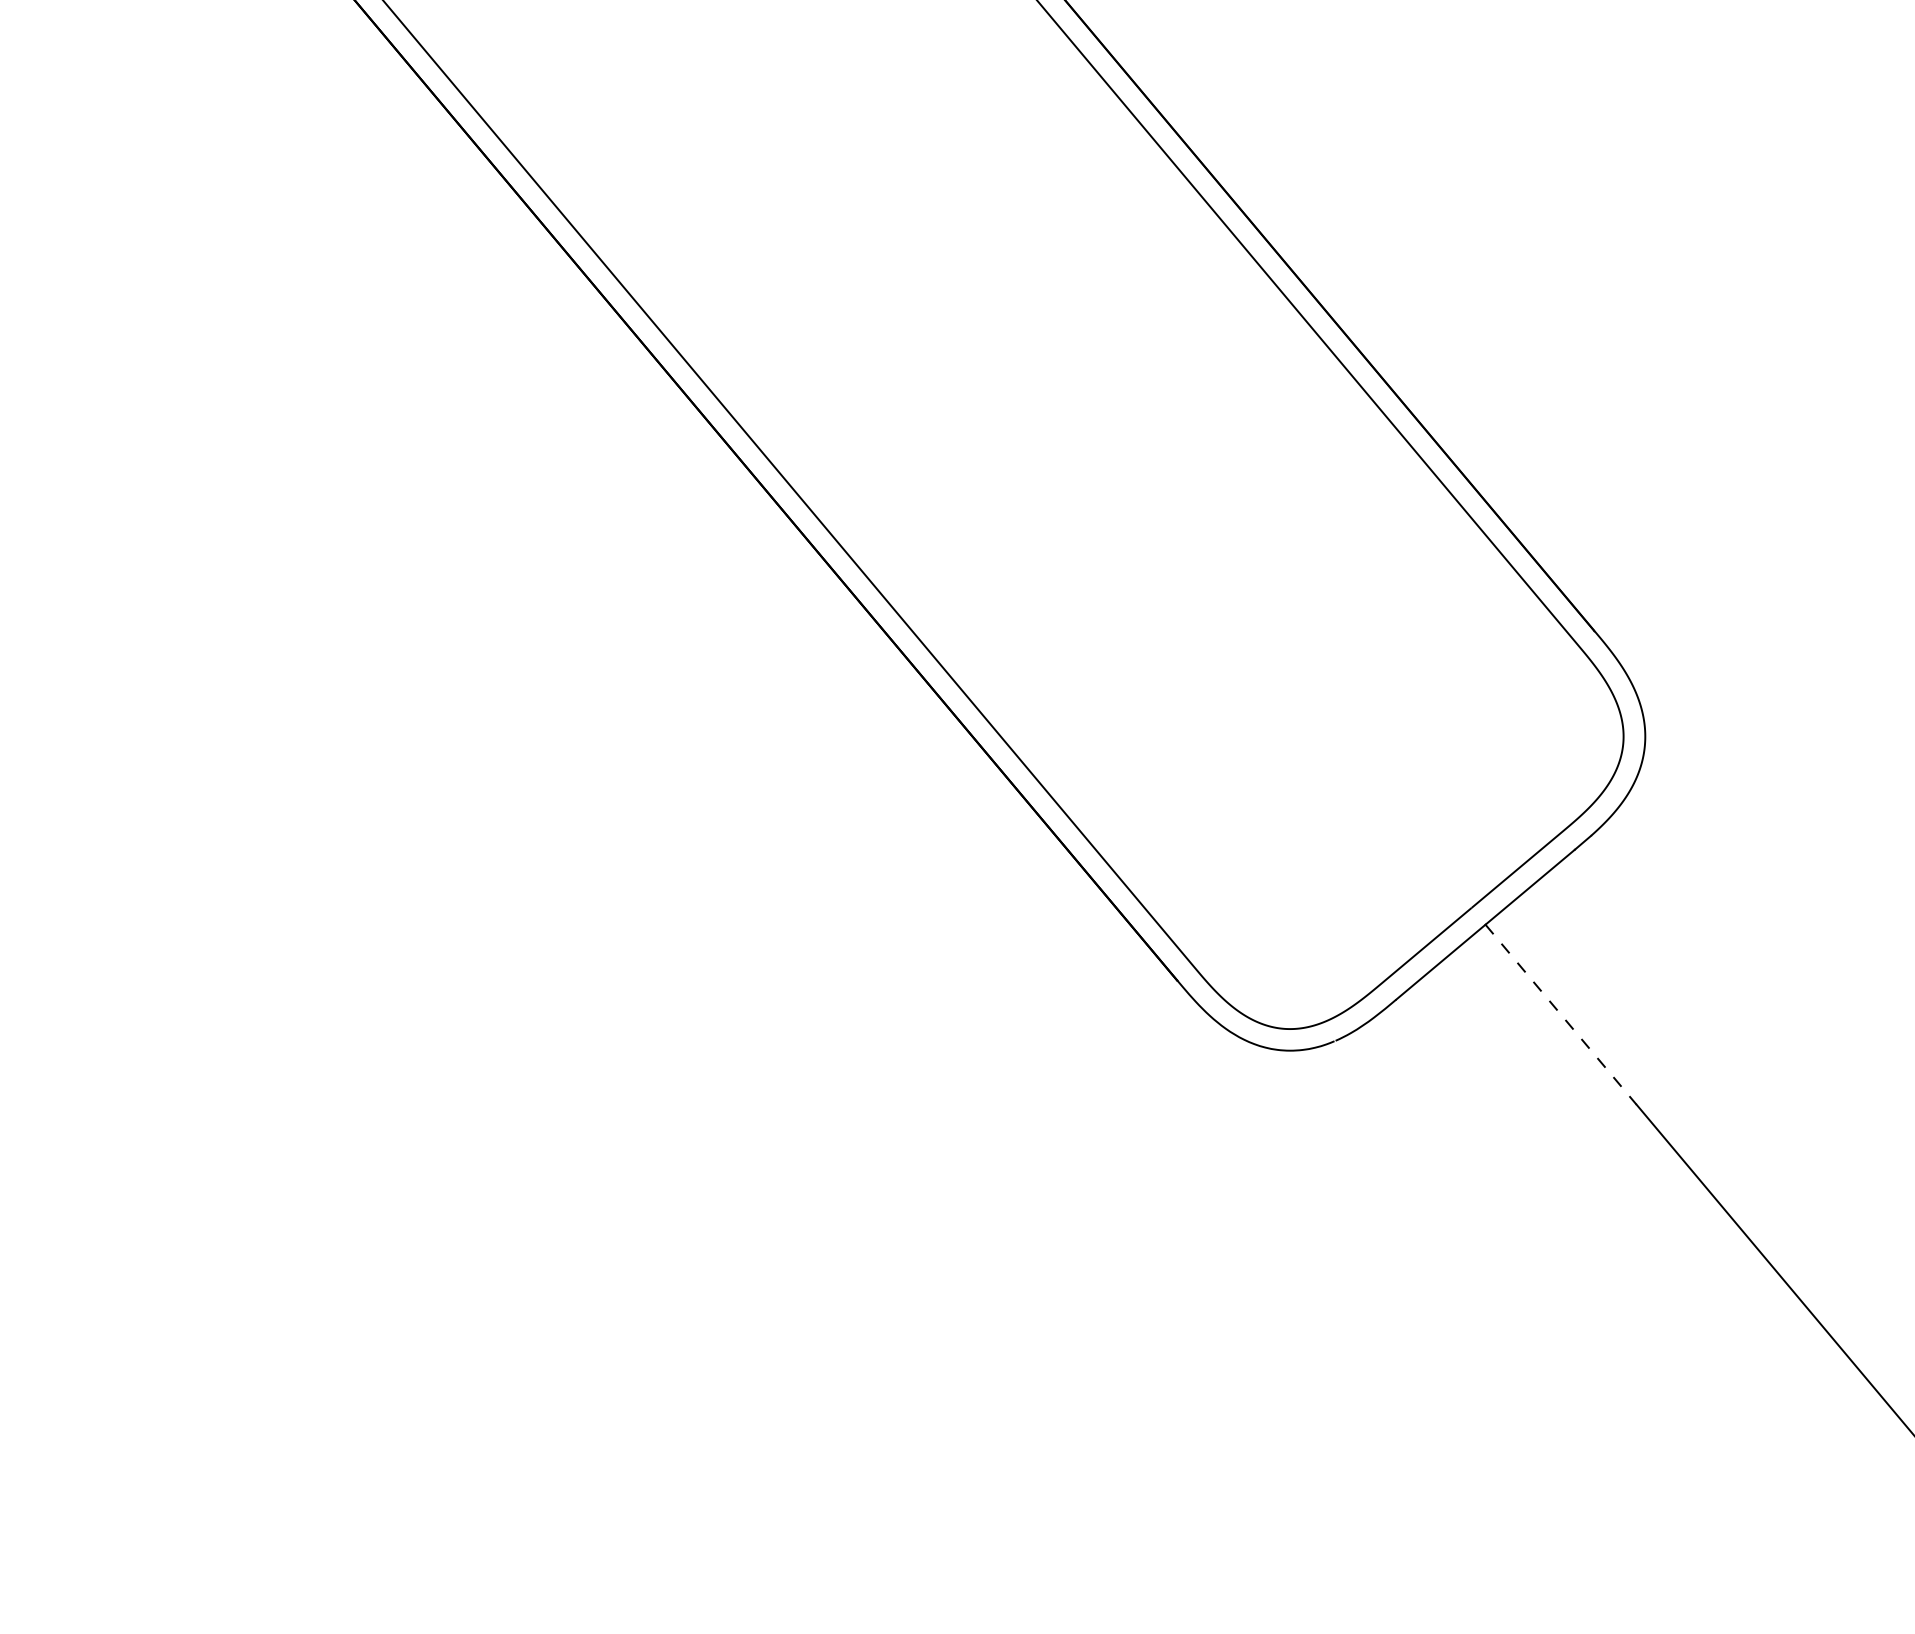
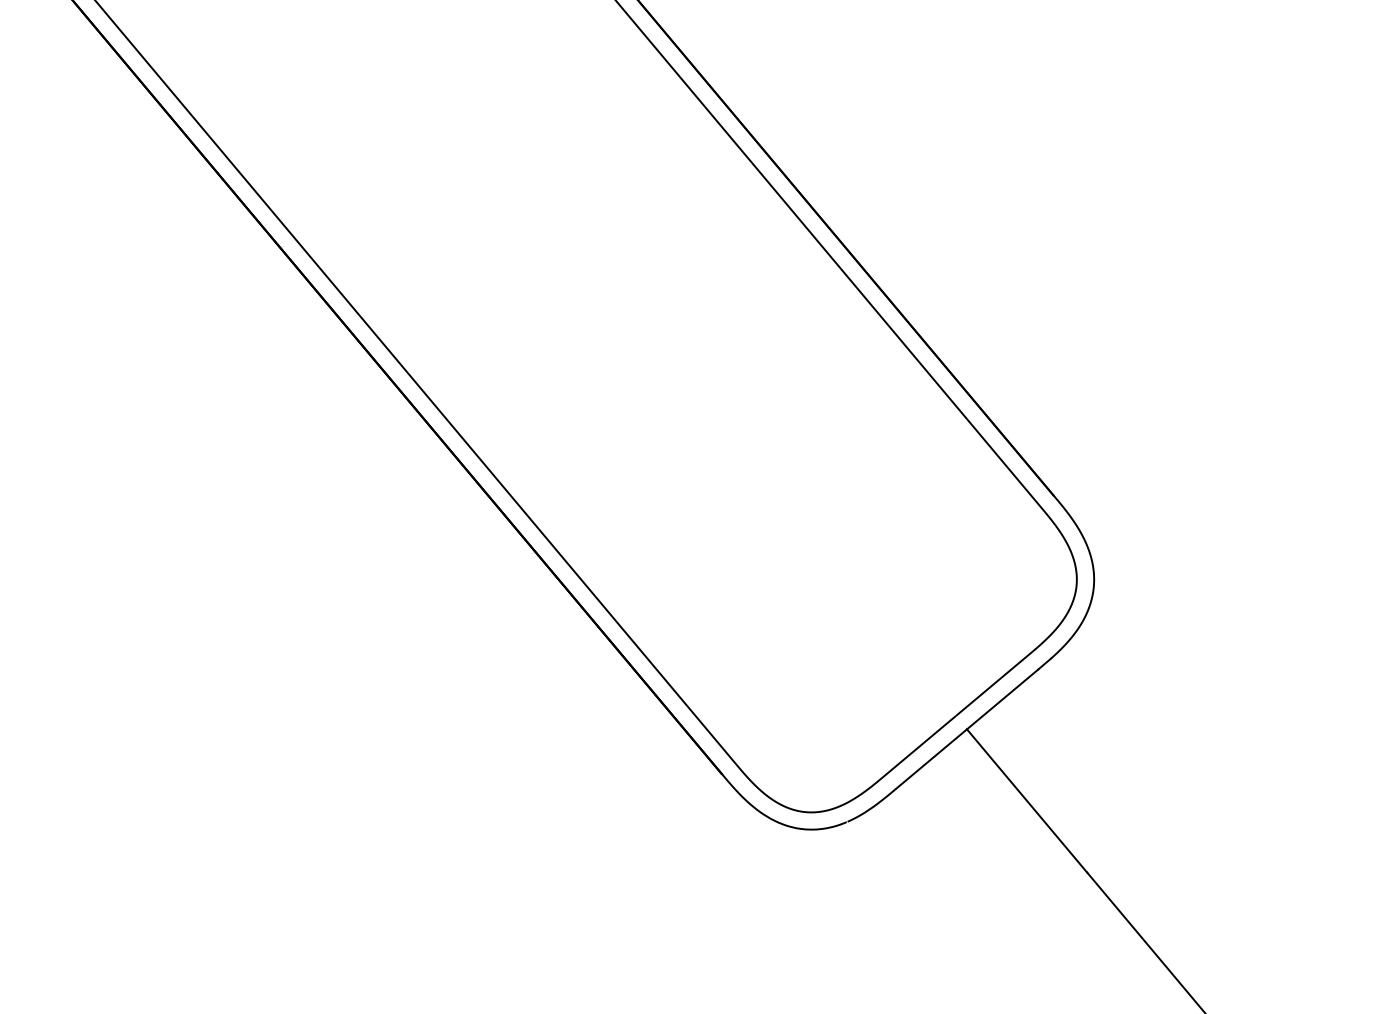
line: (1561, 1015) -> (1027, 801), dashed -> solid

